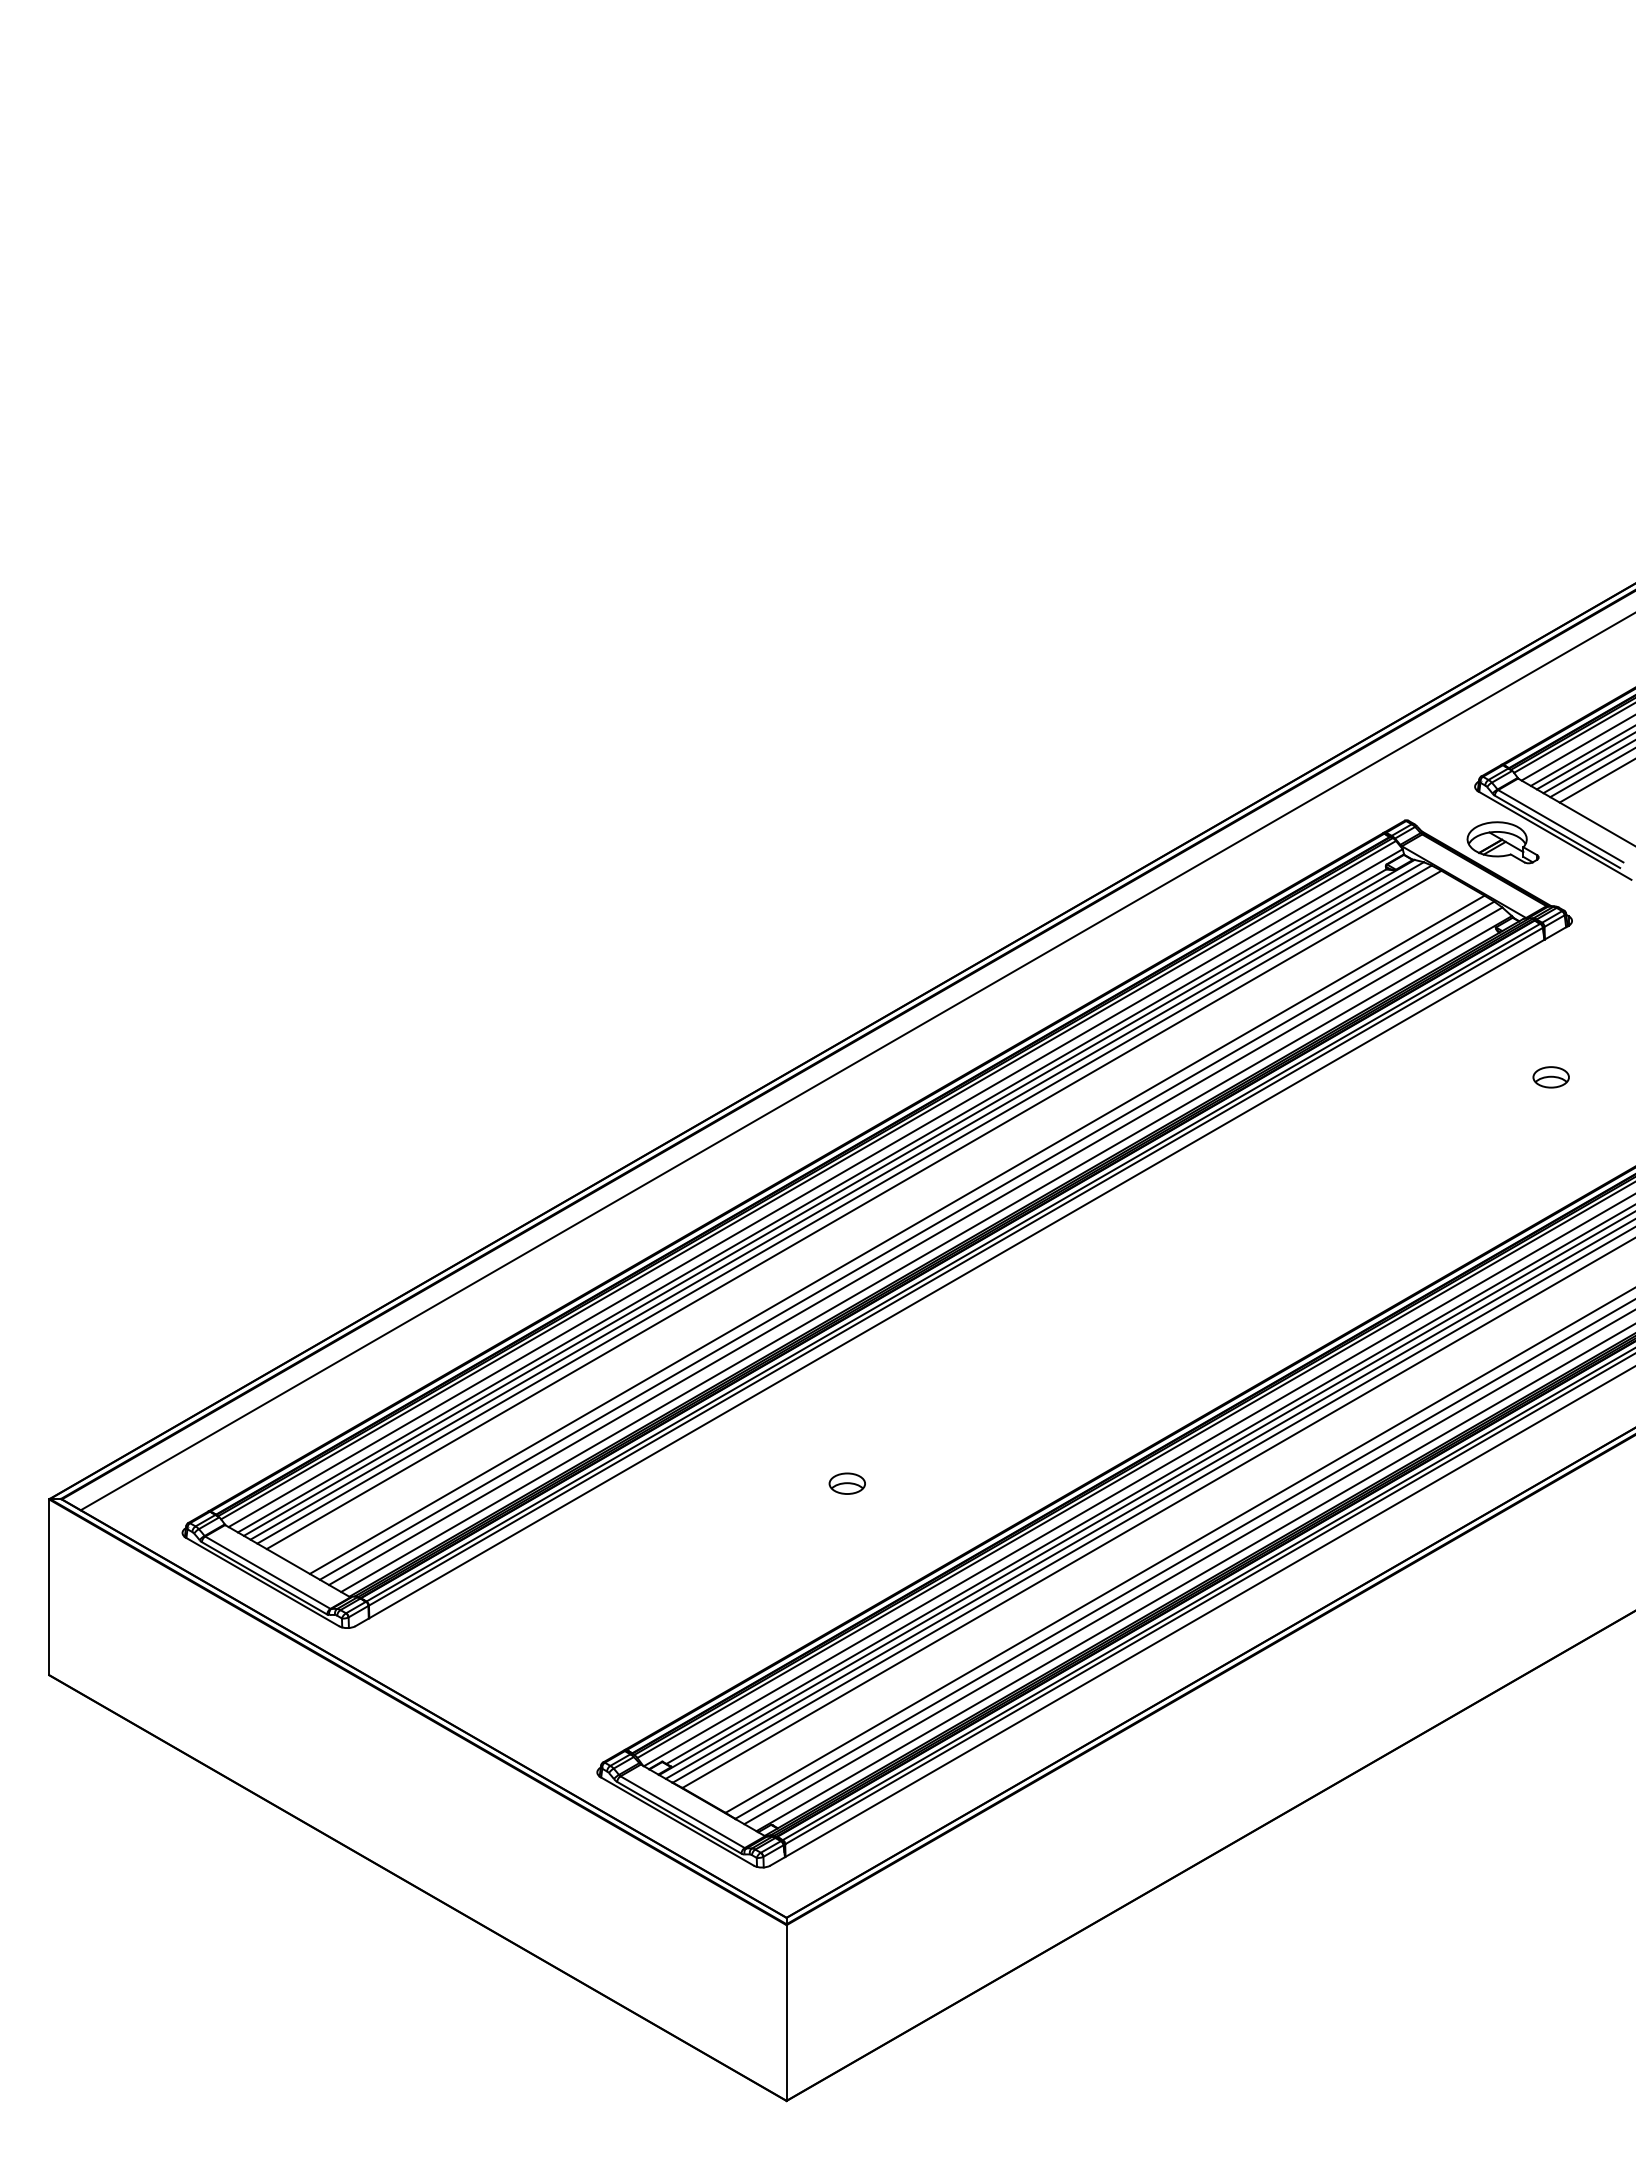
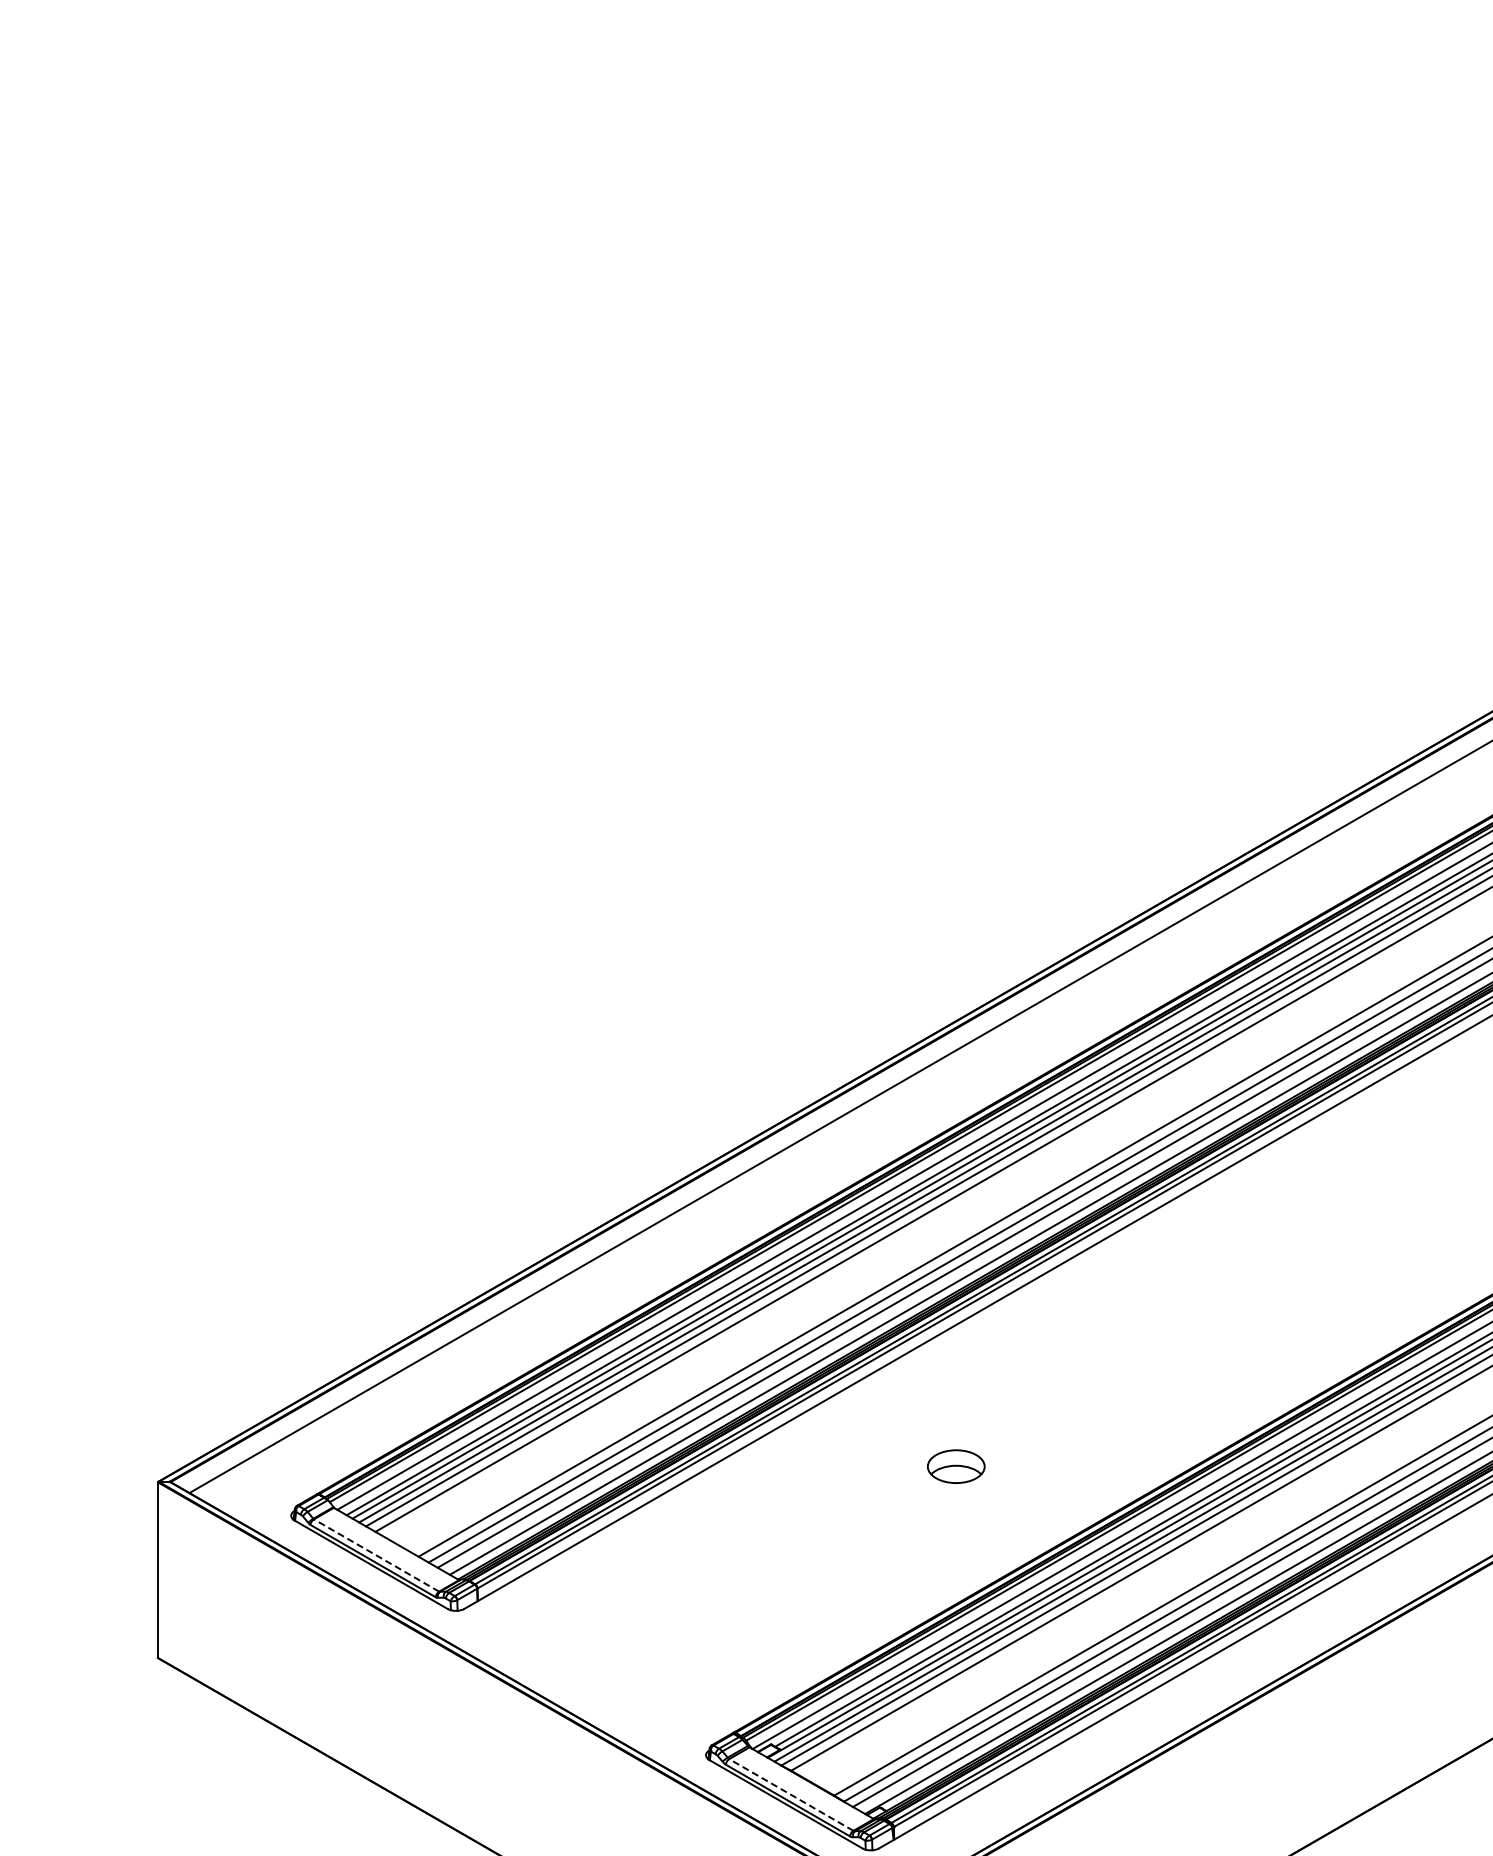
part: (846, 1483) -> (955, 1466), size x1.6
line: (267, 1572) -> (376, 1555), solid -> dashed
line: (682, 1812) -> (791, 1795), solid -> dashed

